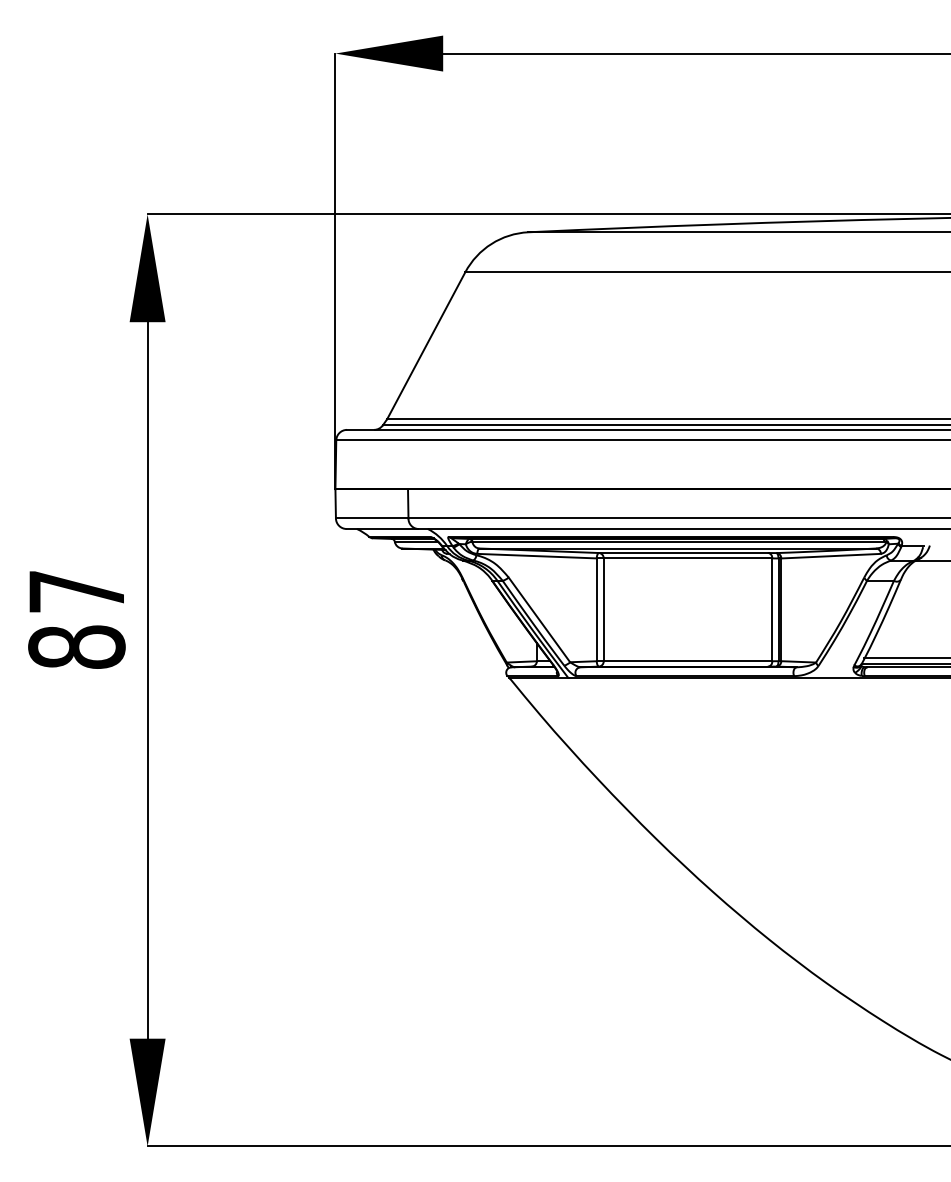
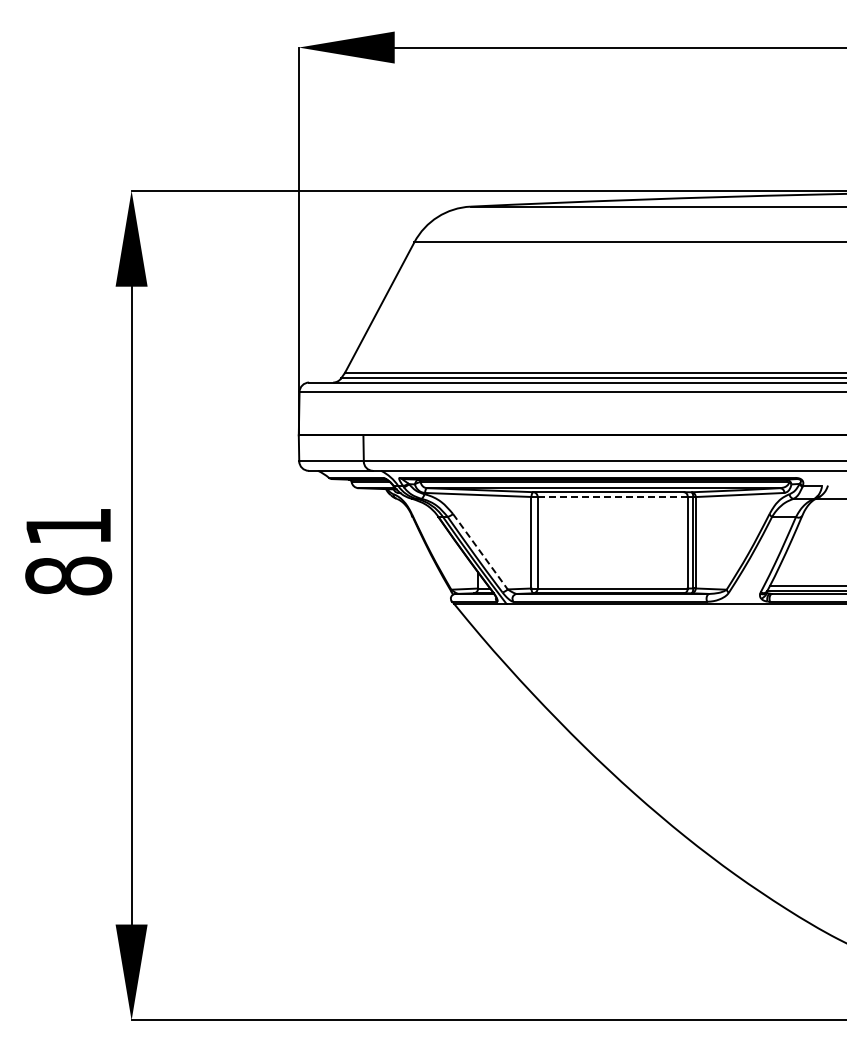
line: (687, 557) -> (612, 496), solid -> dashed
text: (76, 591) -> (68, 526), 87 -> 81
line: (539, 619) -> (480, 551), solid -> dashed

